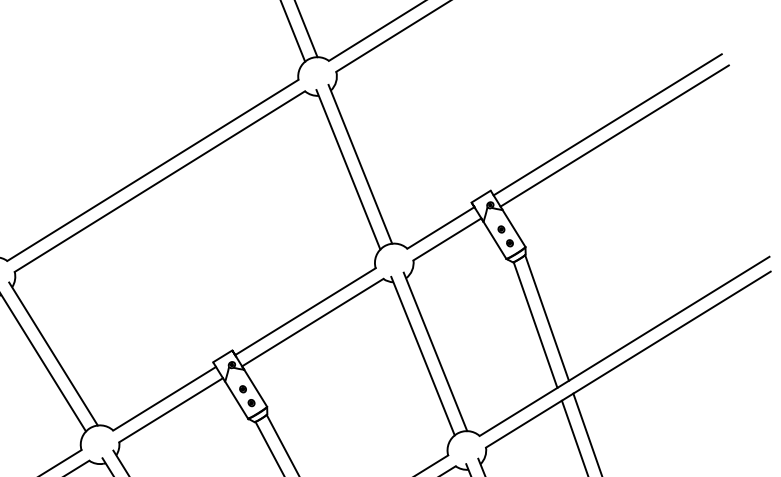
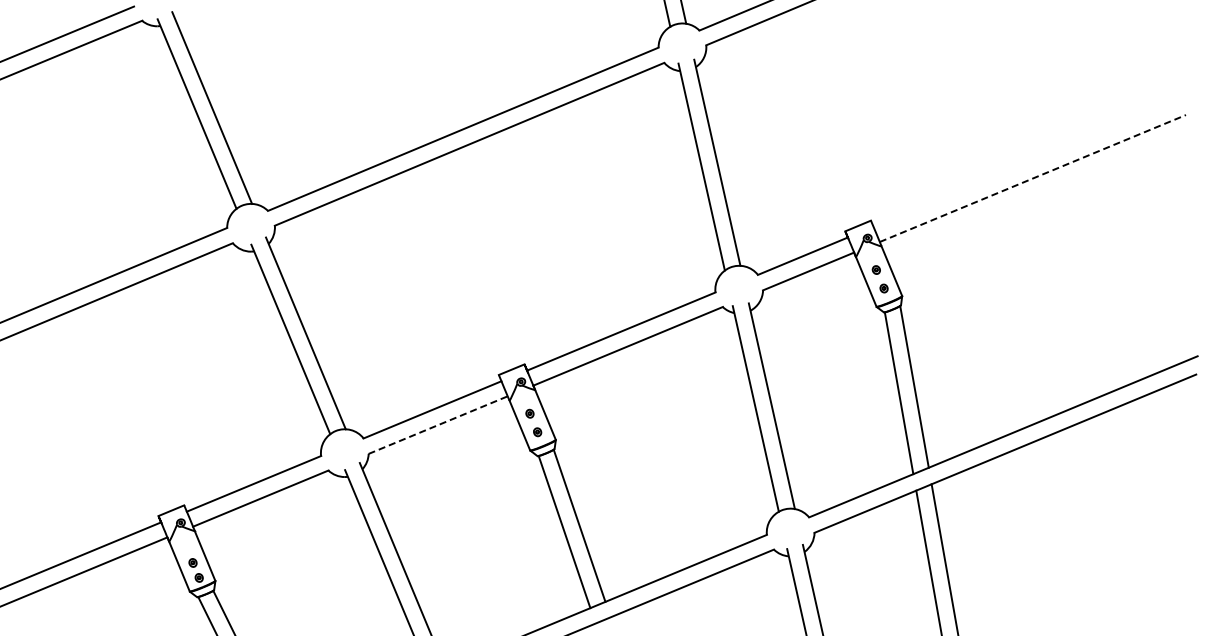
line: (607, 124) -> (1026, 163), removed
line: (614, 136) -> (1032, 178), solid -> dashed
line: (171, 409) -> (438, 424), solid -> dashed

